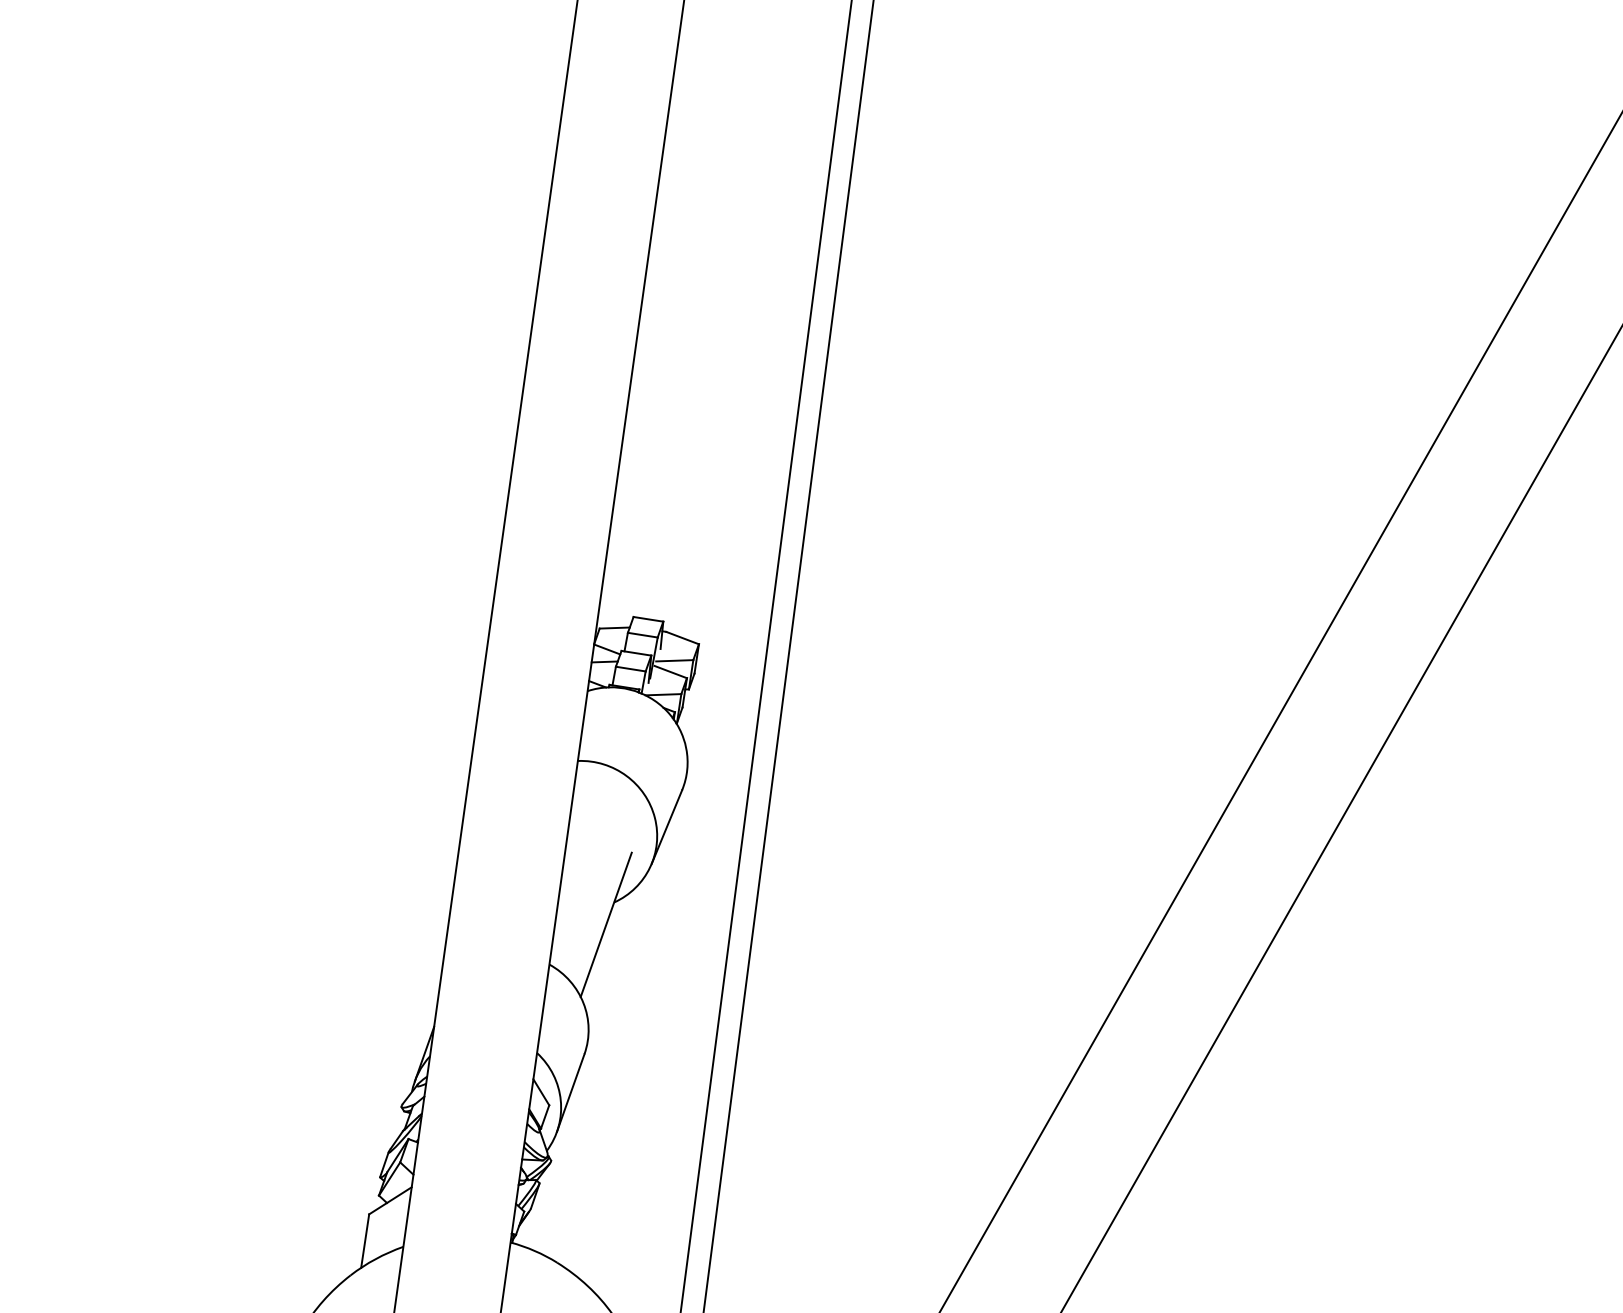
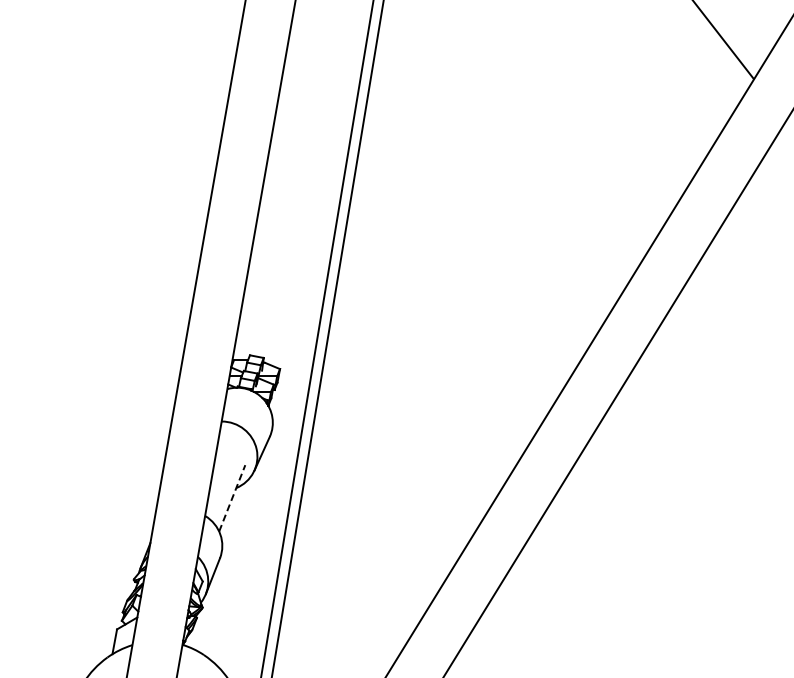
line: (606, 925) -> (232, 498), solid -> dashed

